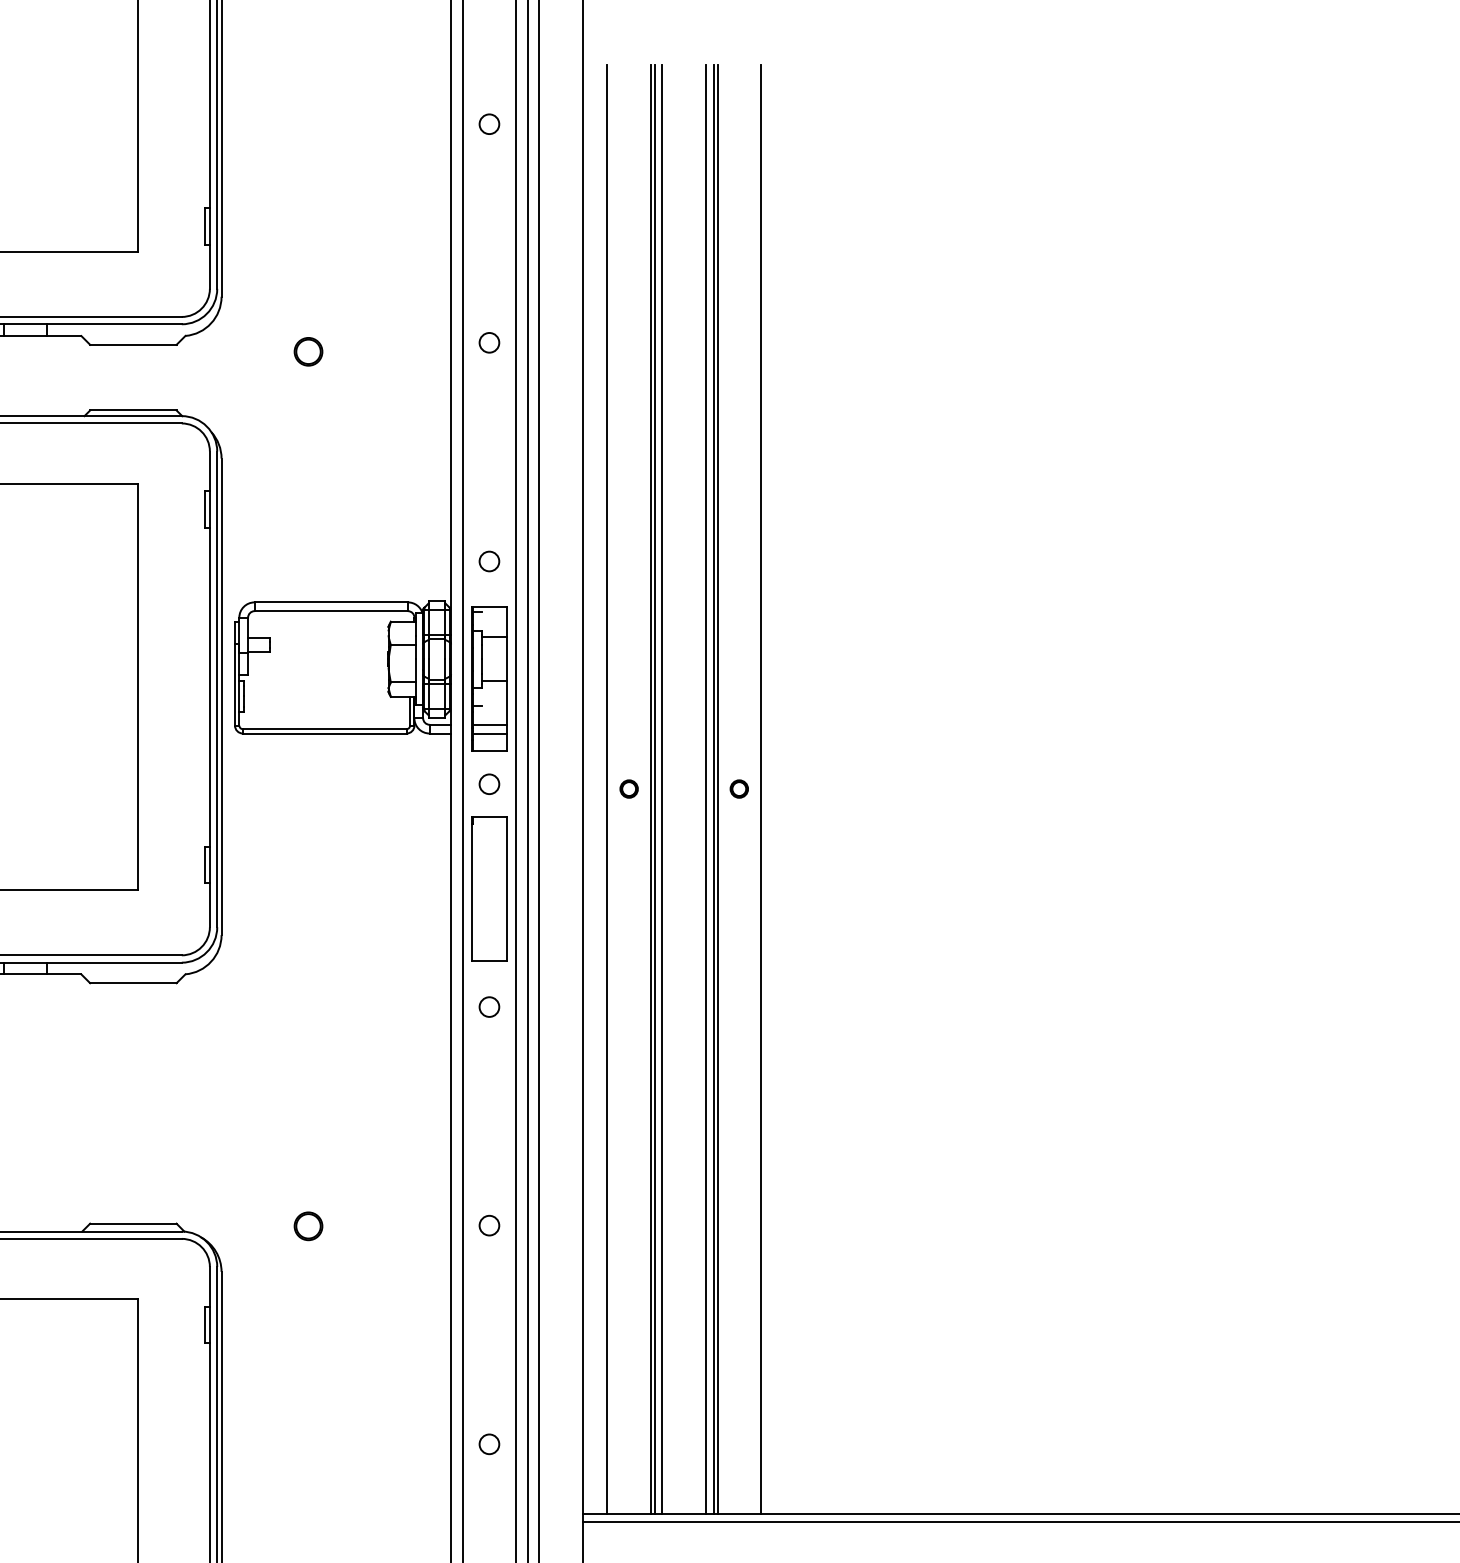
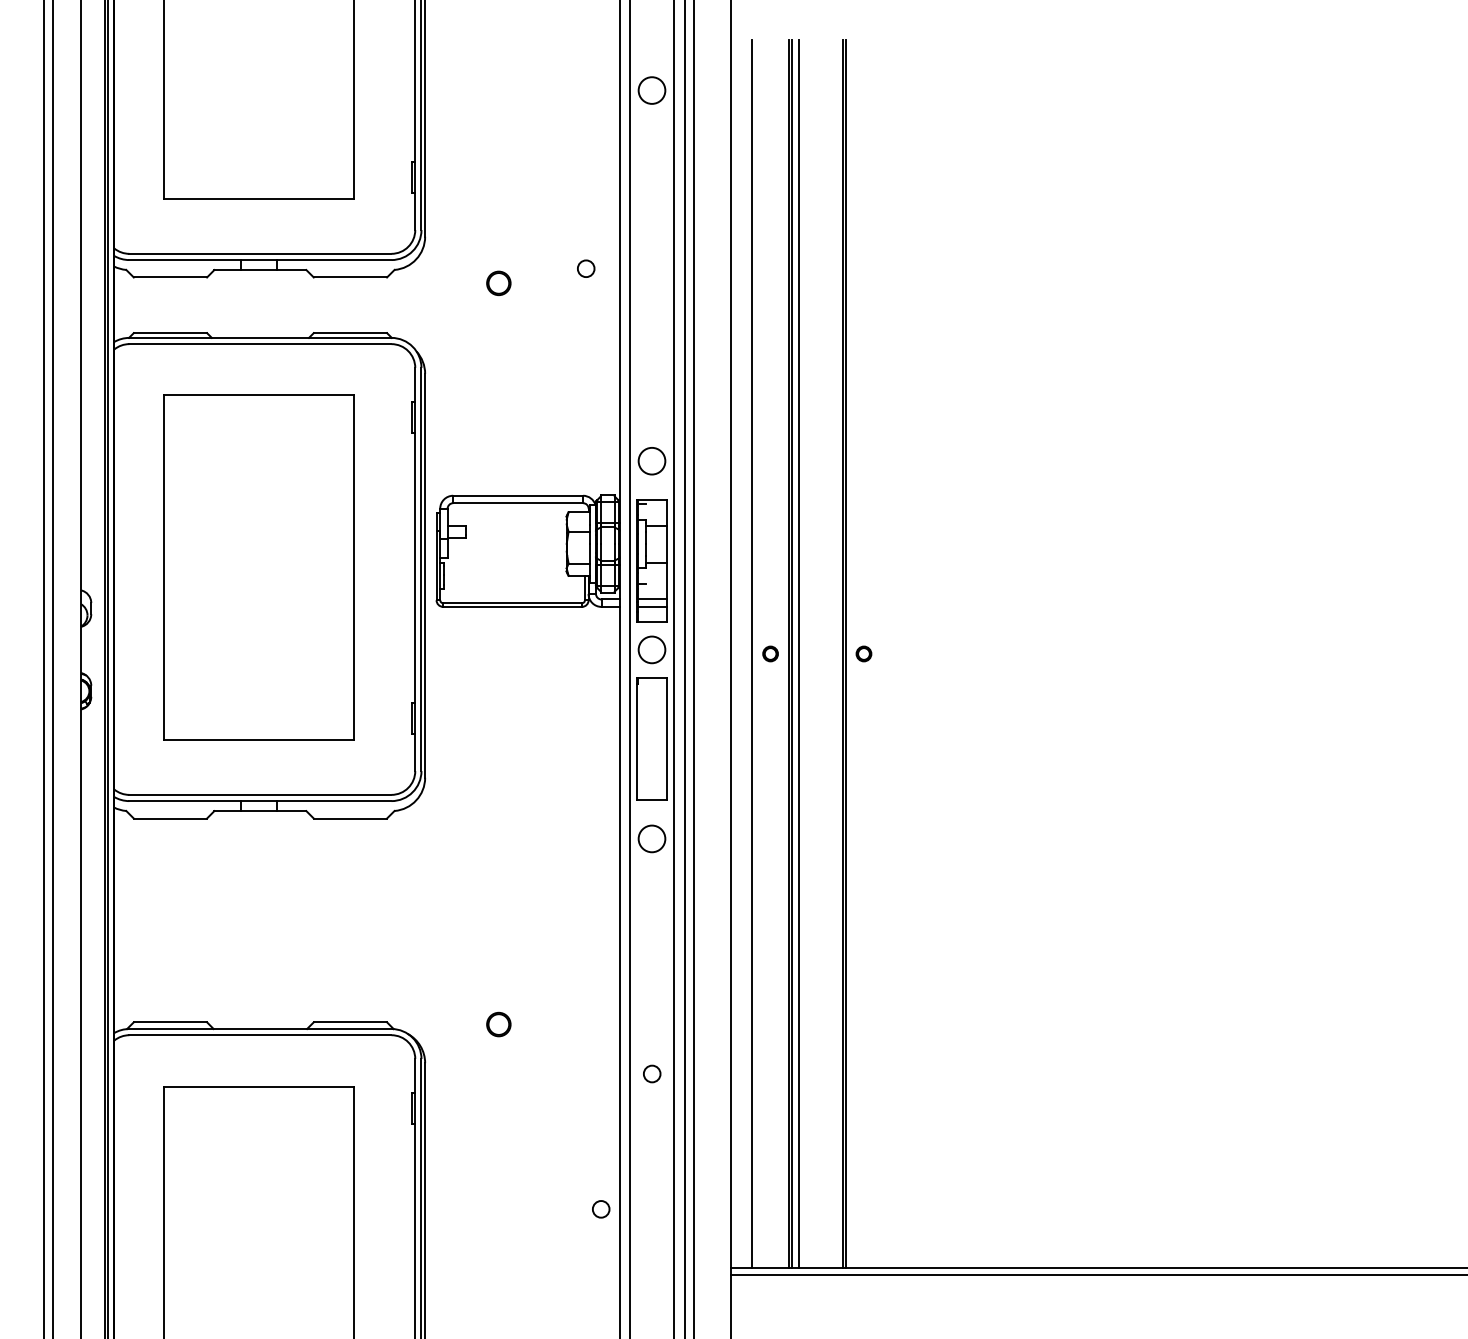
circle: (489, 124) -> (652, 90), size x1.6
circle: (489, 342) -> (586, 268), moved
circle: (489, 560) -> (652, 460), size x1.6
circle: (489, 783) -> (652, 649), size x1.6
line: (705, 788) -> (835, 653), removed
line: (761, 788) -> (882, 653), removed
circle: (489, 1006) -> (652, 838), size x1.6
circle: (489, 1225) -> (652, 1073), moved
circle: (489, 1444) -> (601, 1209), moved

